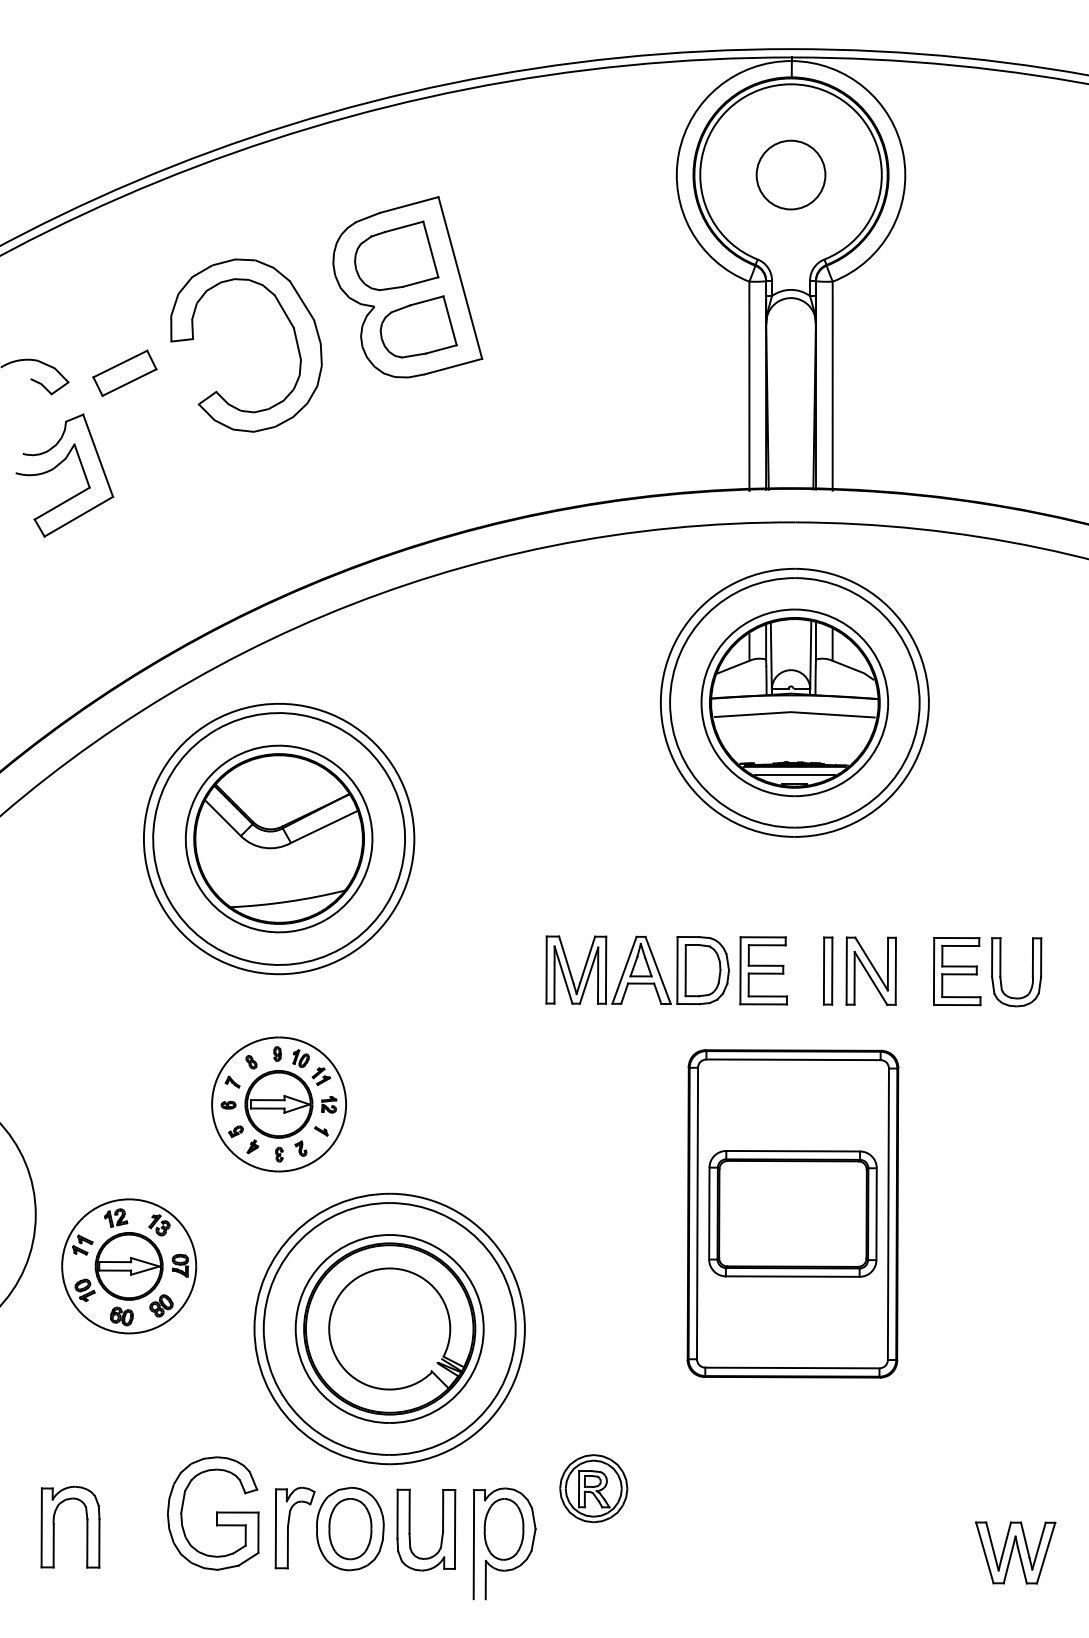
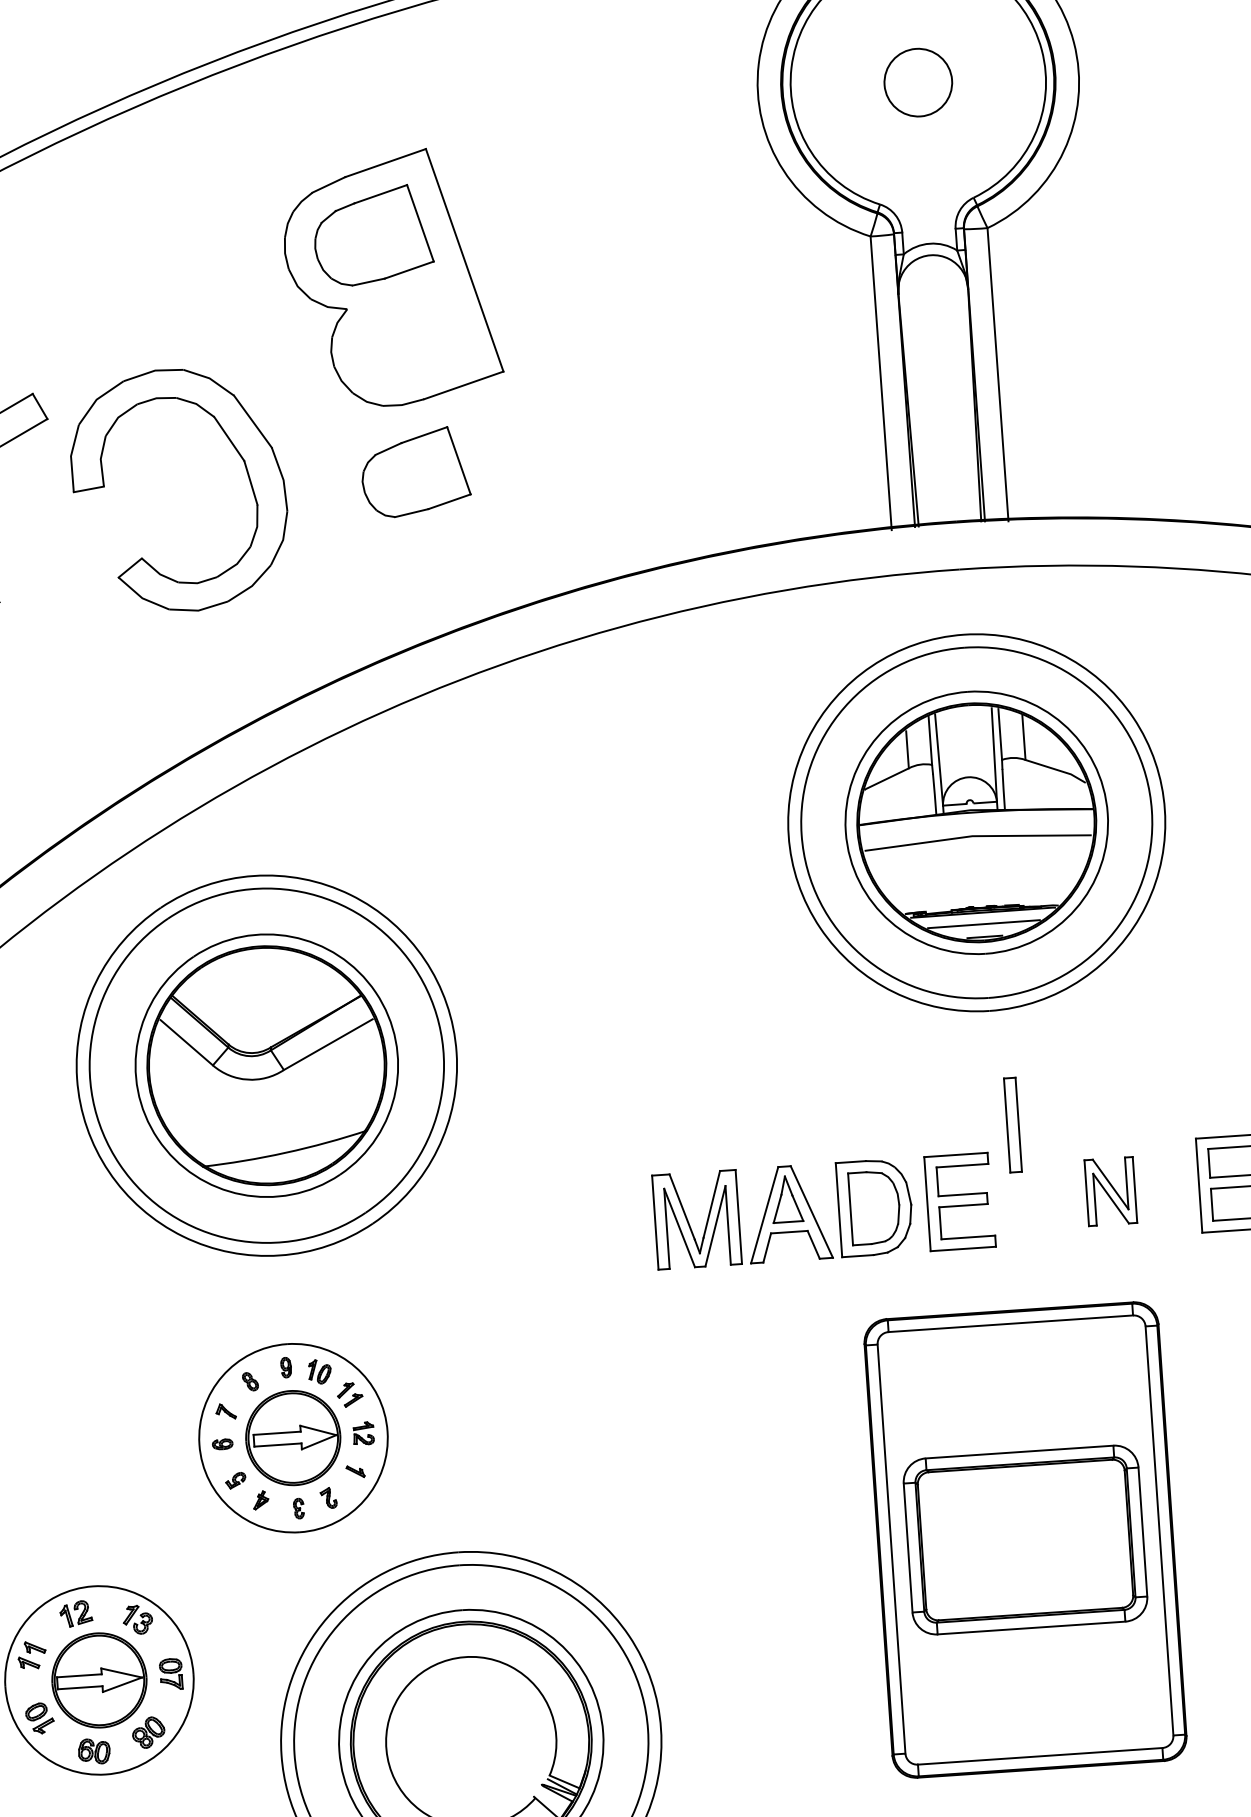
circle: (790, 174) -> (917, 81), size x0.7
part: (287, 319) -> (234, 449), moved
part: (418, 326) -> (415, 471), moved
part: (828, 970) -> (1013, 1124), moved
part: (870, 970) -> (1109, 1190), size x0.7

